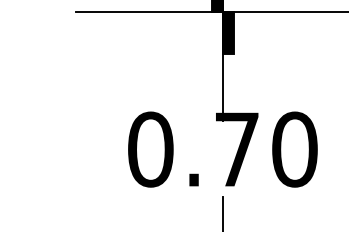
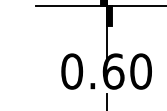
text: (237, 149) -> (113, 71), 0.70 -> 0.60

